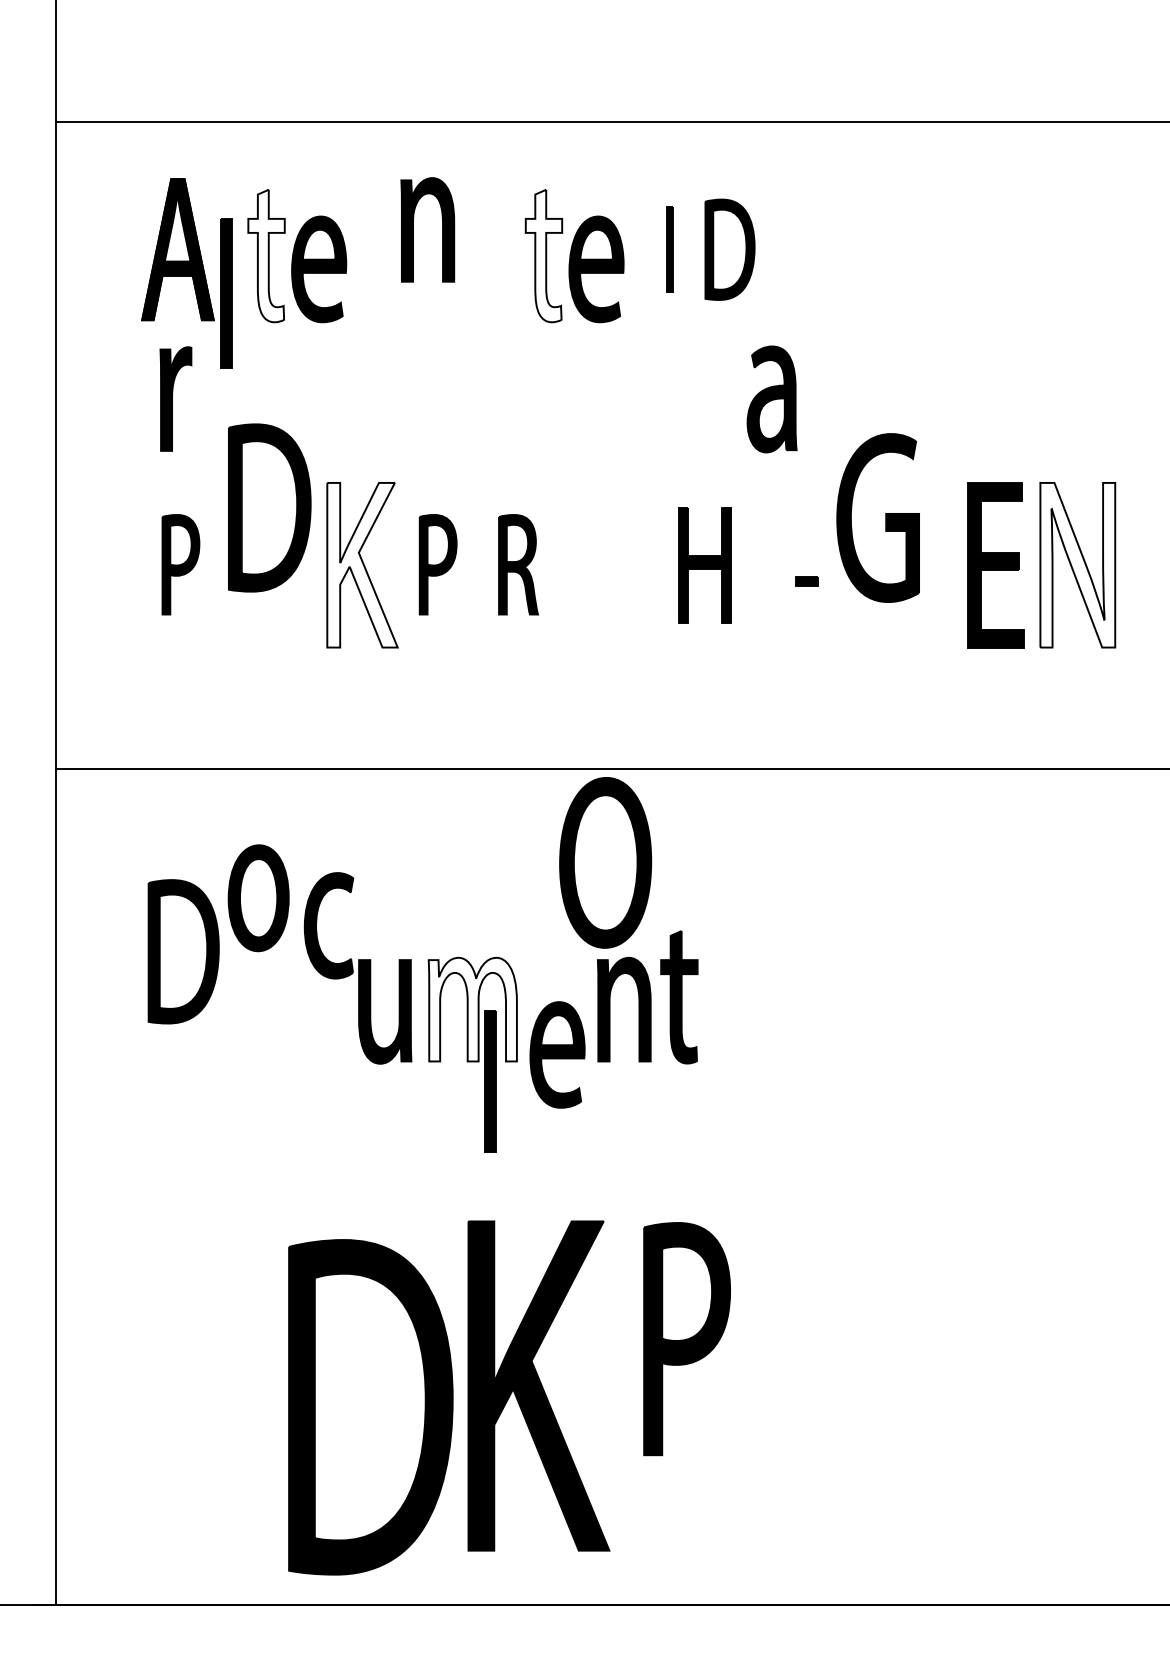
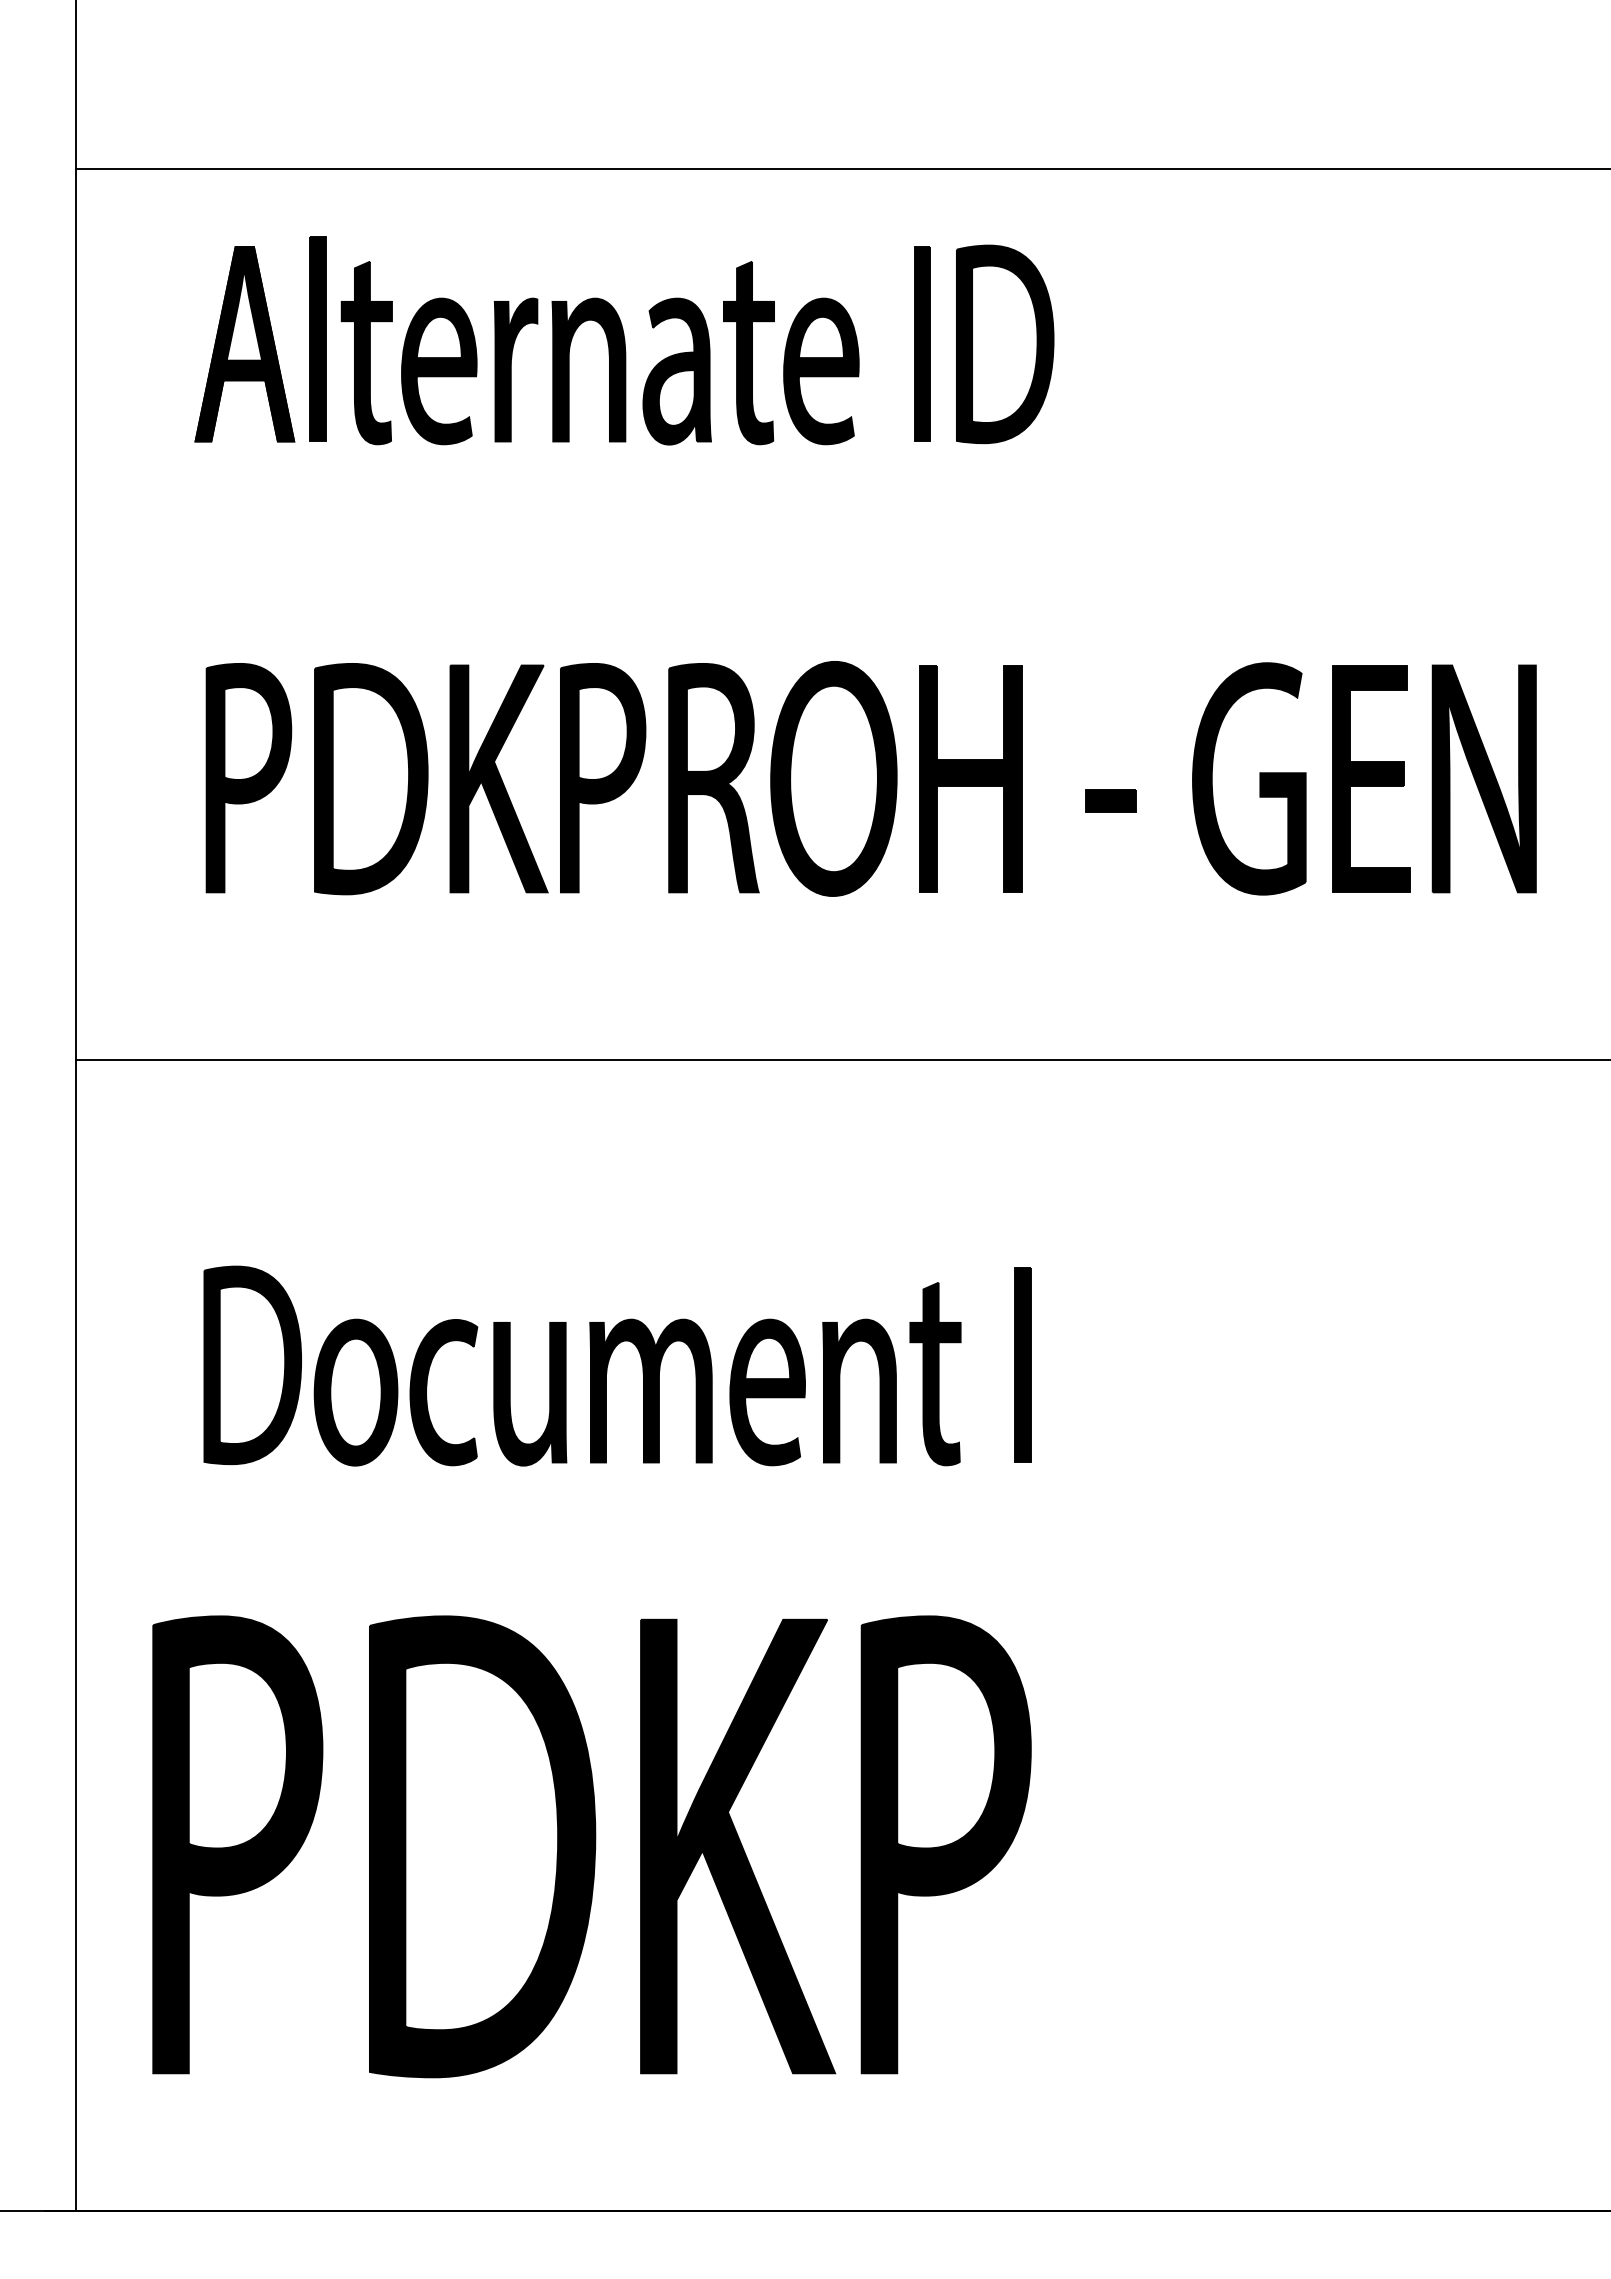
part: (413, 229) -> (569, 369), moved
part: (669, 249) -> (922, 343), size x1.67
part: (730, 249) -> (1005, 344), size x1.43
fill: (266, 255) -> (366, 352), added
fill: (543, 255) -> (748, 352), added
part: (226, 293) -> (317, 338), moved
part: (175, 398) -> (515, 369), moved
part: (771, 399) -> (676, 371), moved
part: (269, 508) -> (371, 779), moved
part: (885, 517) -> (1259, 778), moved
part: (180, 564) -> (248, 778), size x1.67
fill: (362, 564) -> (498, 778), added
part: (438, 564) -> (603, 778), size x1.67
part: (518, 564) -> (713, 778), size x1.67
part: (704, 564) -> (970, 778), size x1.43
fill: (1077, 564) -> (1483, 778), added
part: (806, 580) -> (1110, 800), size x1.67
part: (605, 862) -> (833, 778), moved
part: (258, 898) -> (355, 1392), moved
part: (317, 922) -> (427, 1387), moved
part: (183, 951) -> (252, 1365), moved
fill: (472, 1009) -> (650, 1390), added
part: (557, 1054) -> (767, 1392), moved
part: (489, 1081) -> (1022, 1364), moved
part: (172, 1338) -> (237, 1844), added
part: (686, 1338) -> (945, 1844), size x1.43
part: (539, 1386) -> (738, 1846), moved
part: (370, 1407) -> (482, 1846), moved

